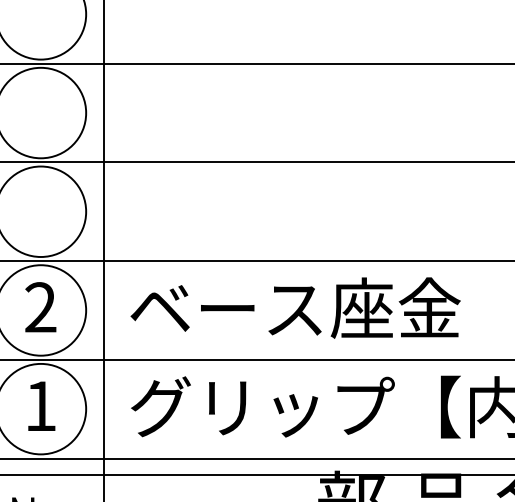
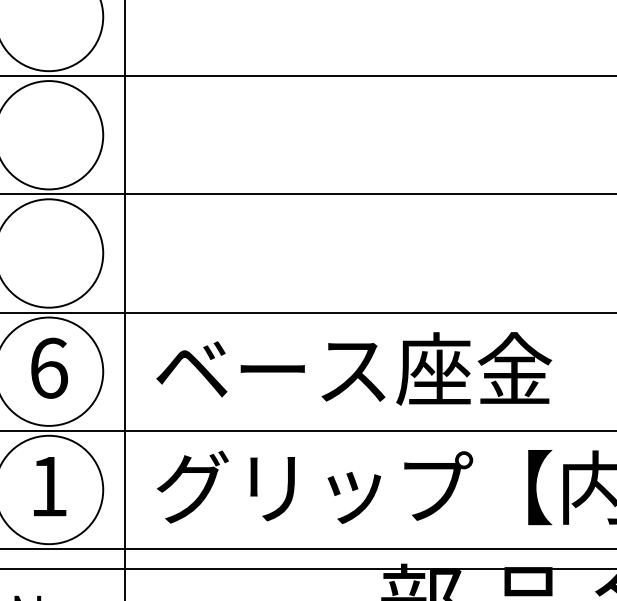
text: (40, 307) -> (48, 368), 2 -> 6

